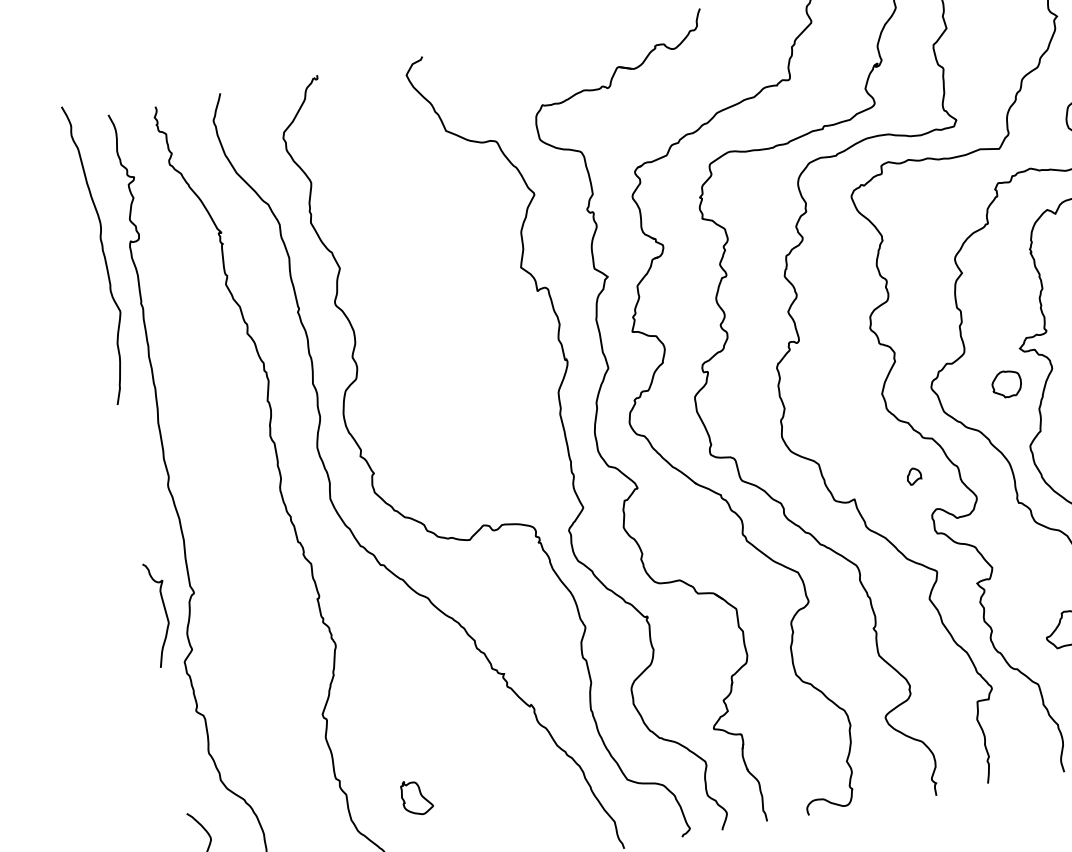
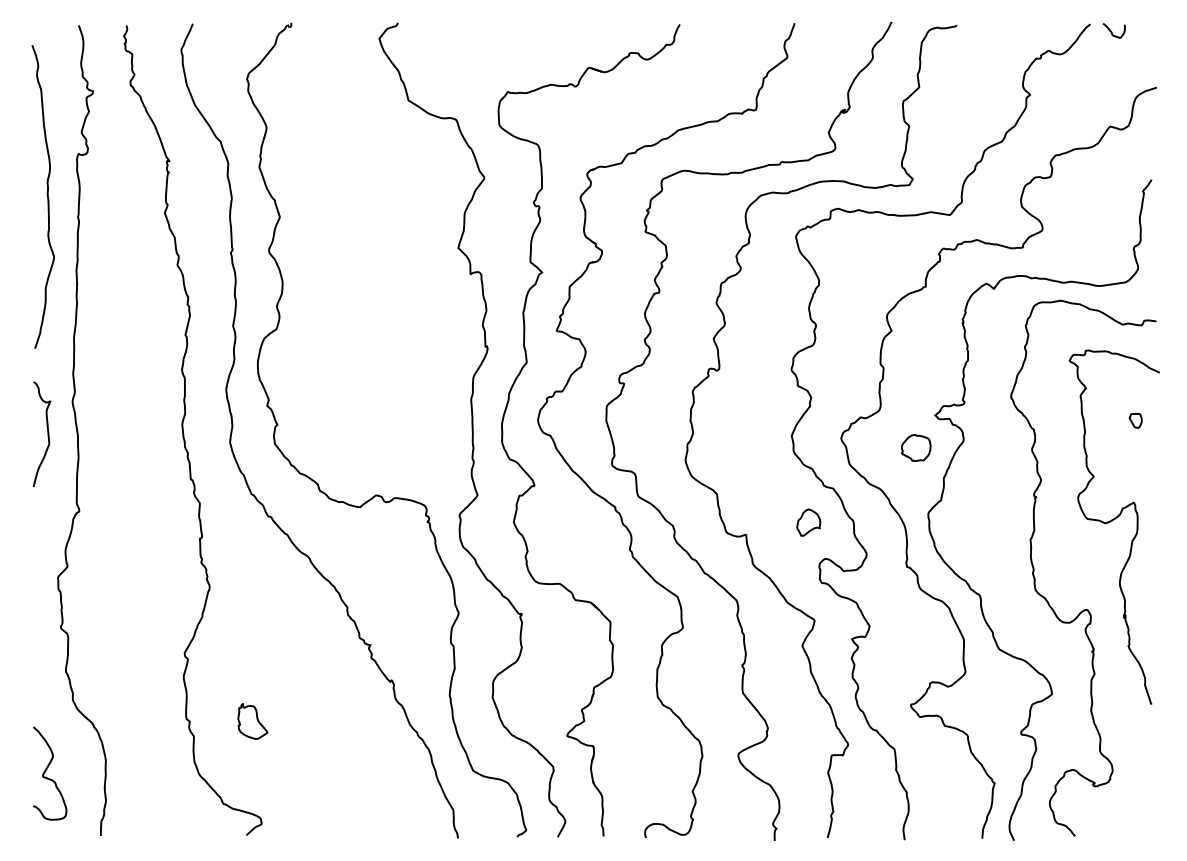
curve: (101, 252) -> (46, 195), moved
part: (913, 476) -> (808, 522), size x1.67
curve: (165, 613) -> (47, 434), moved
part: (416, 797) -> (252, 721), moved

